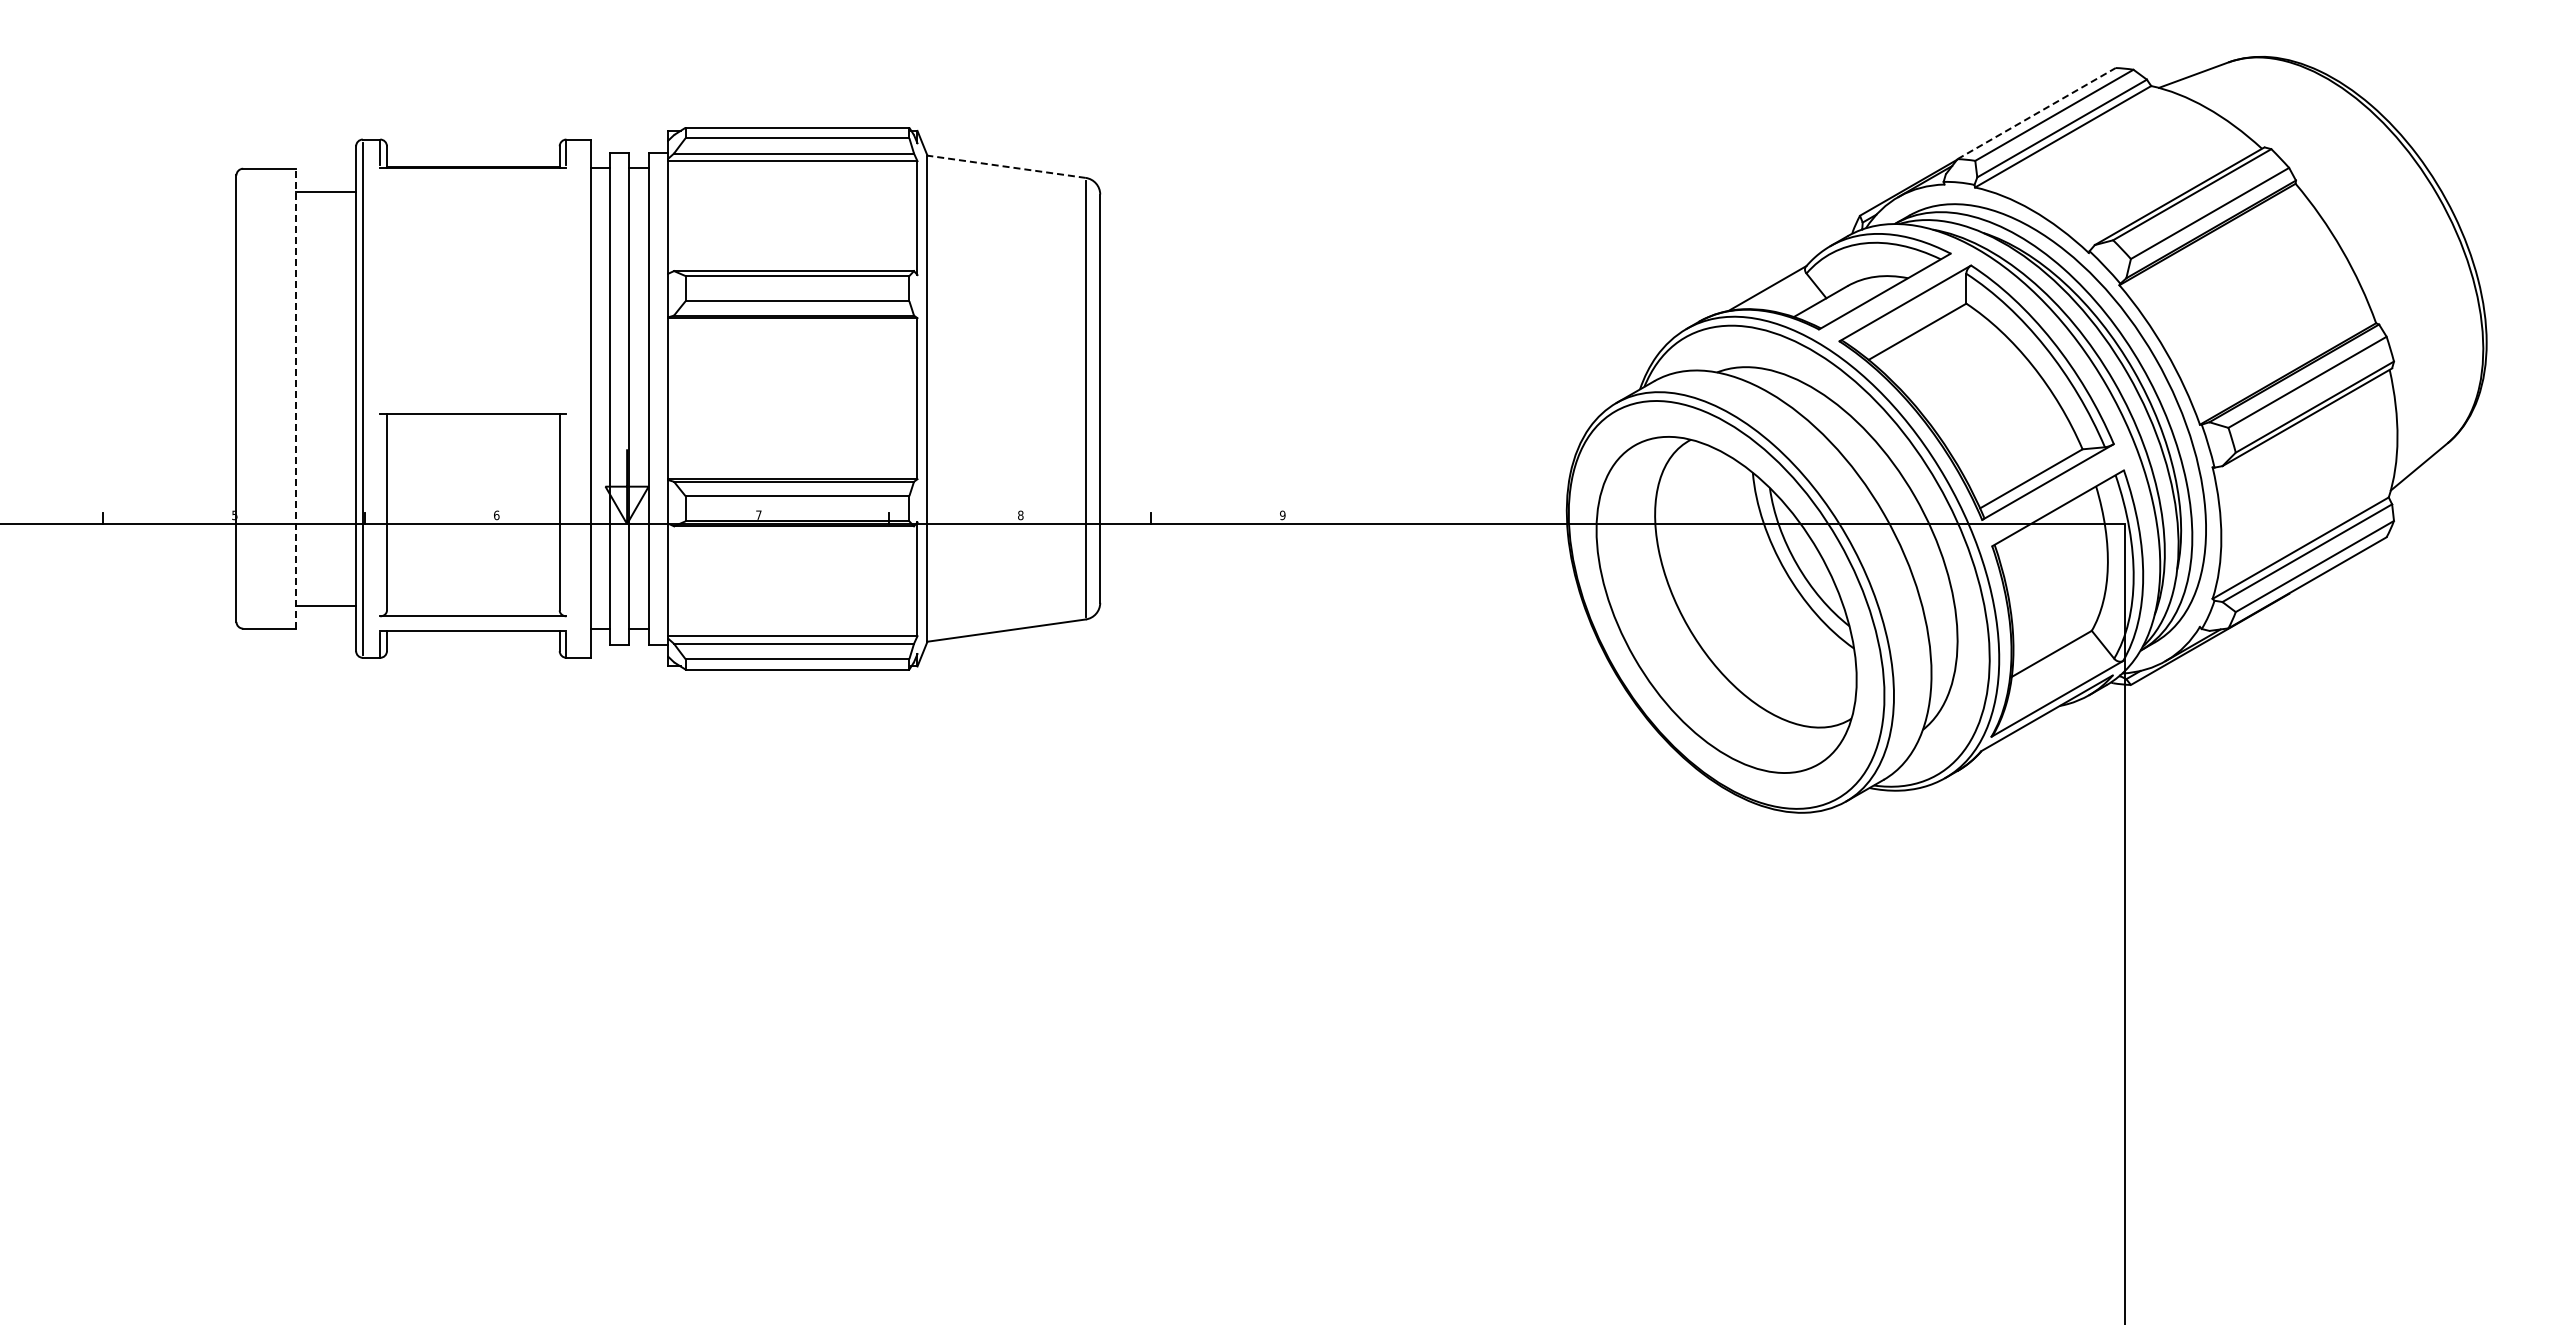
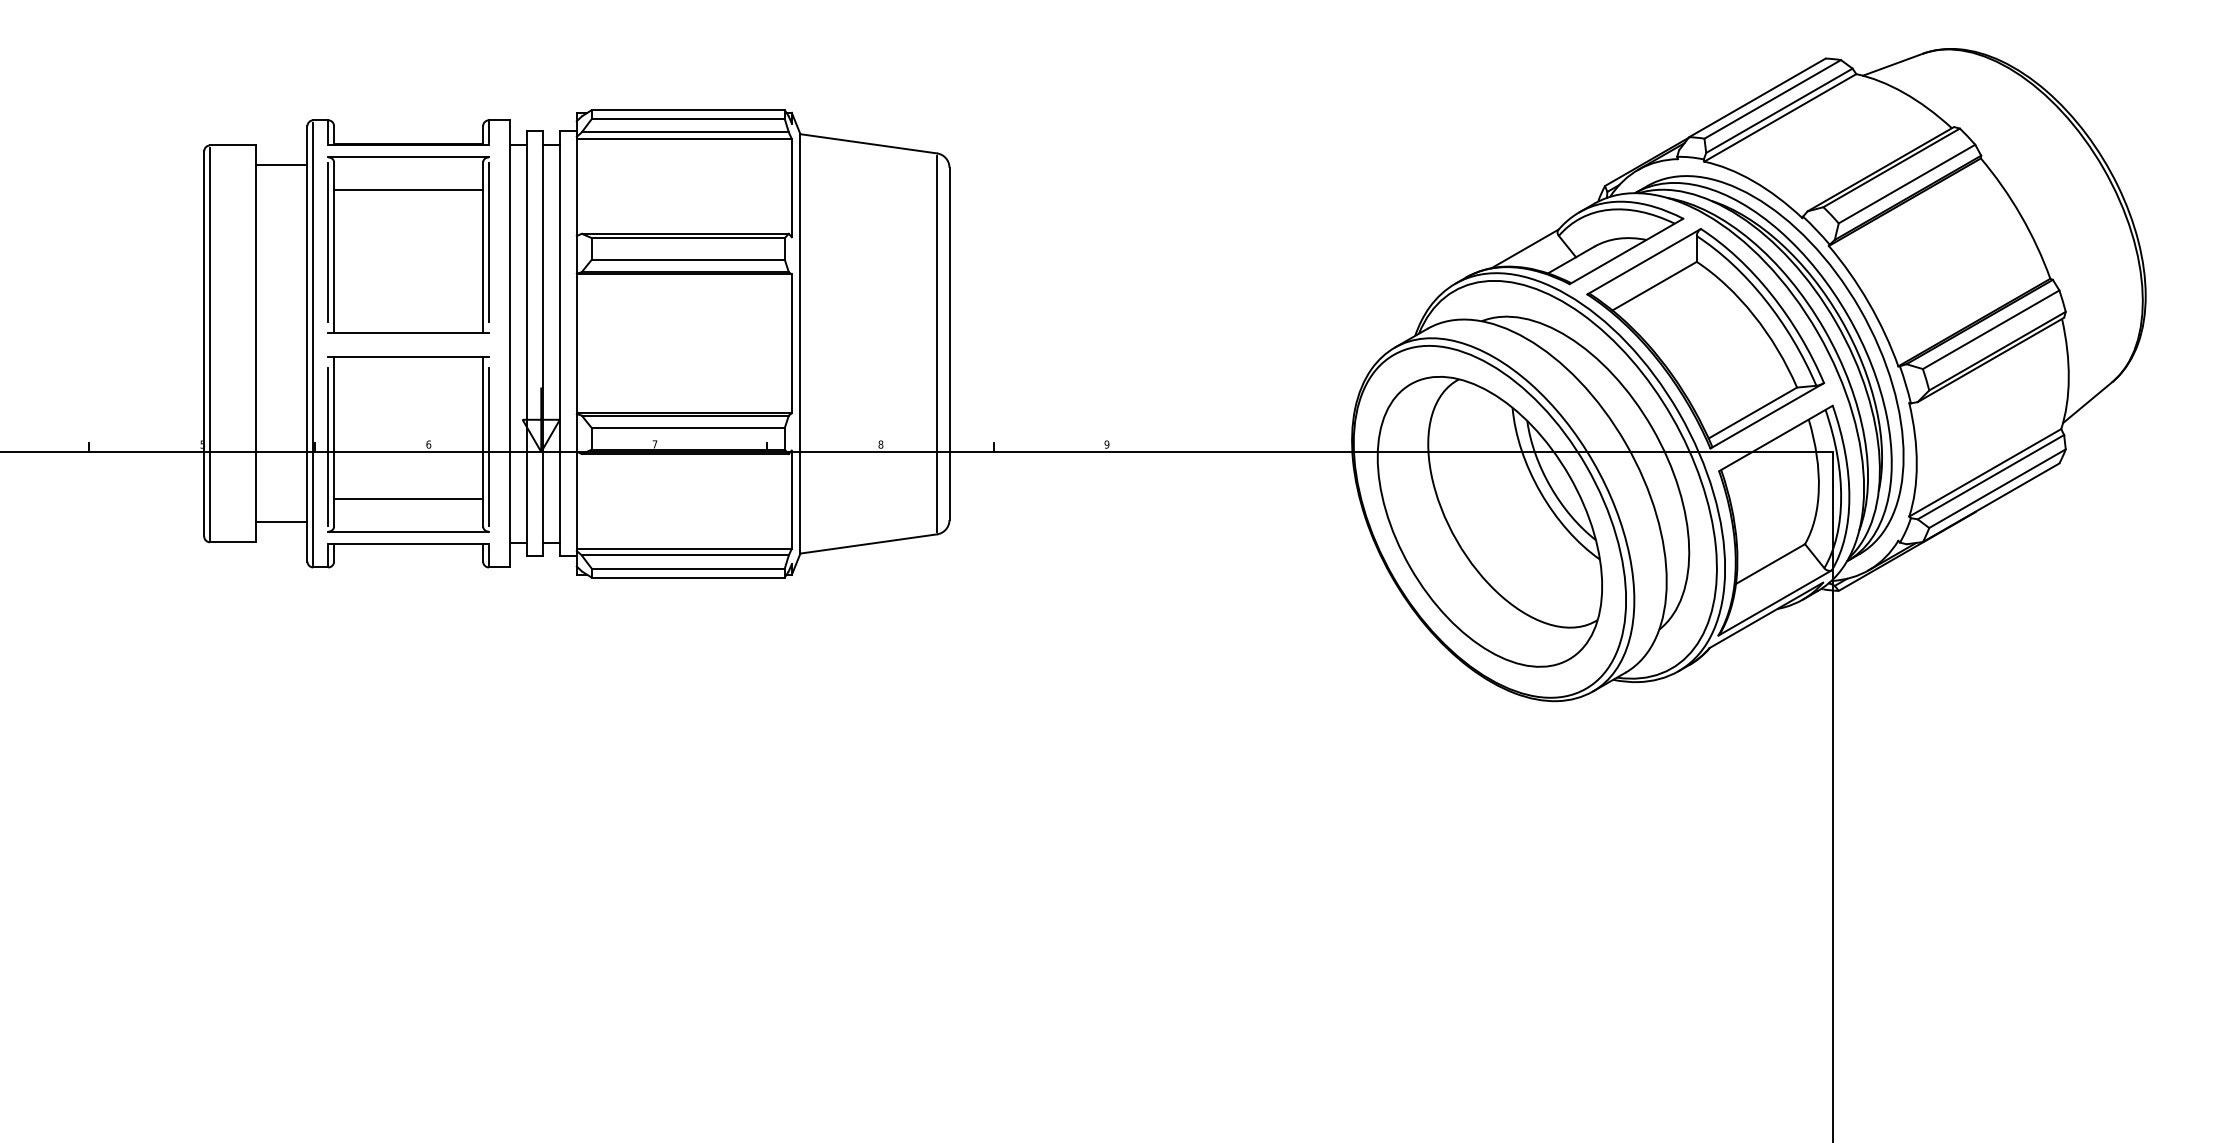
line: (2037, 113) -> (1758, 97), dashed -> solid
line: (1006, 166) -> (868, 143), dashed -> solid
part: (472, 283) -> (407, 244), added
line: (243, 398) -> (210, 343), added
line: (296, 398) -> (256, 343), dashed -> solid
line: (380, 517) -> (328, 446), added
line: (566, 517) -> (488, 446), added
line: (472, 578) -> (407, 499), added

